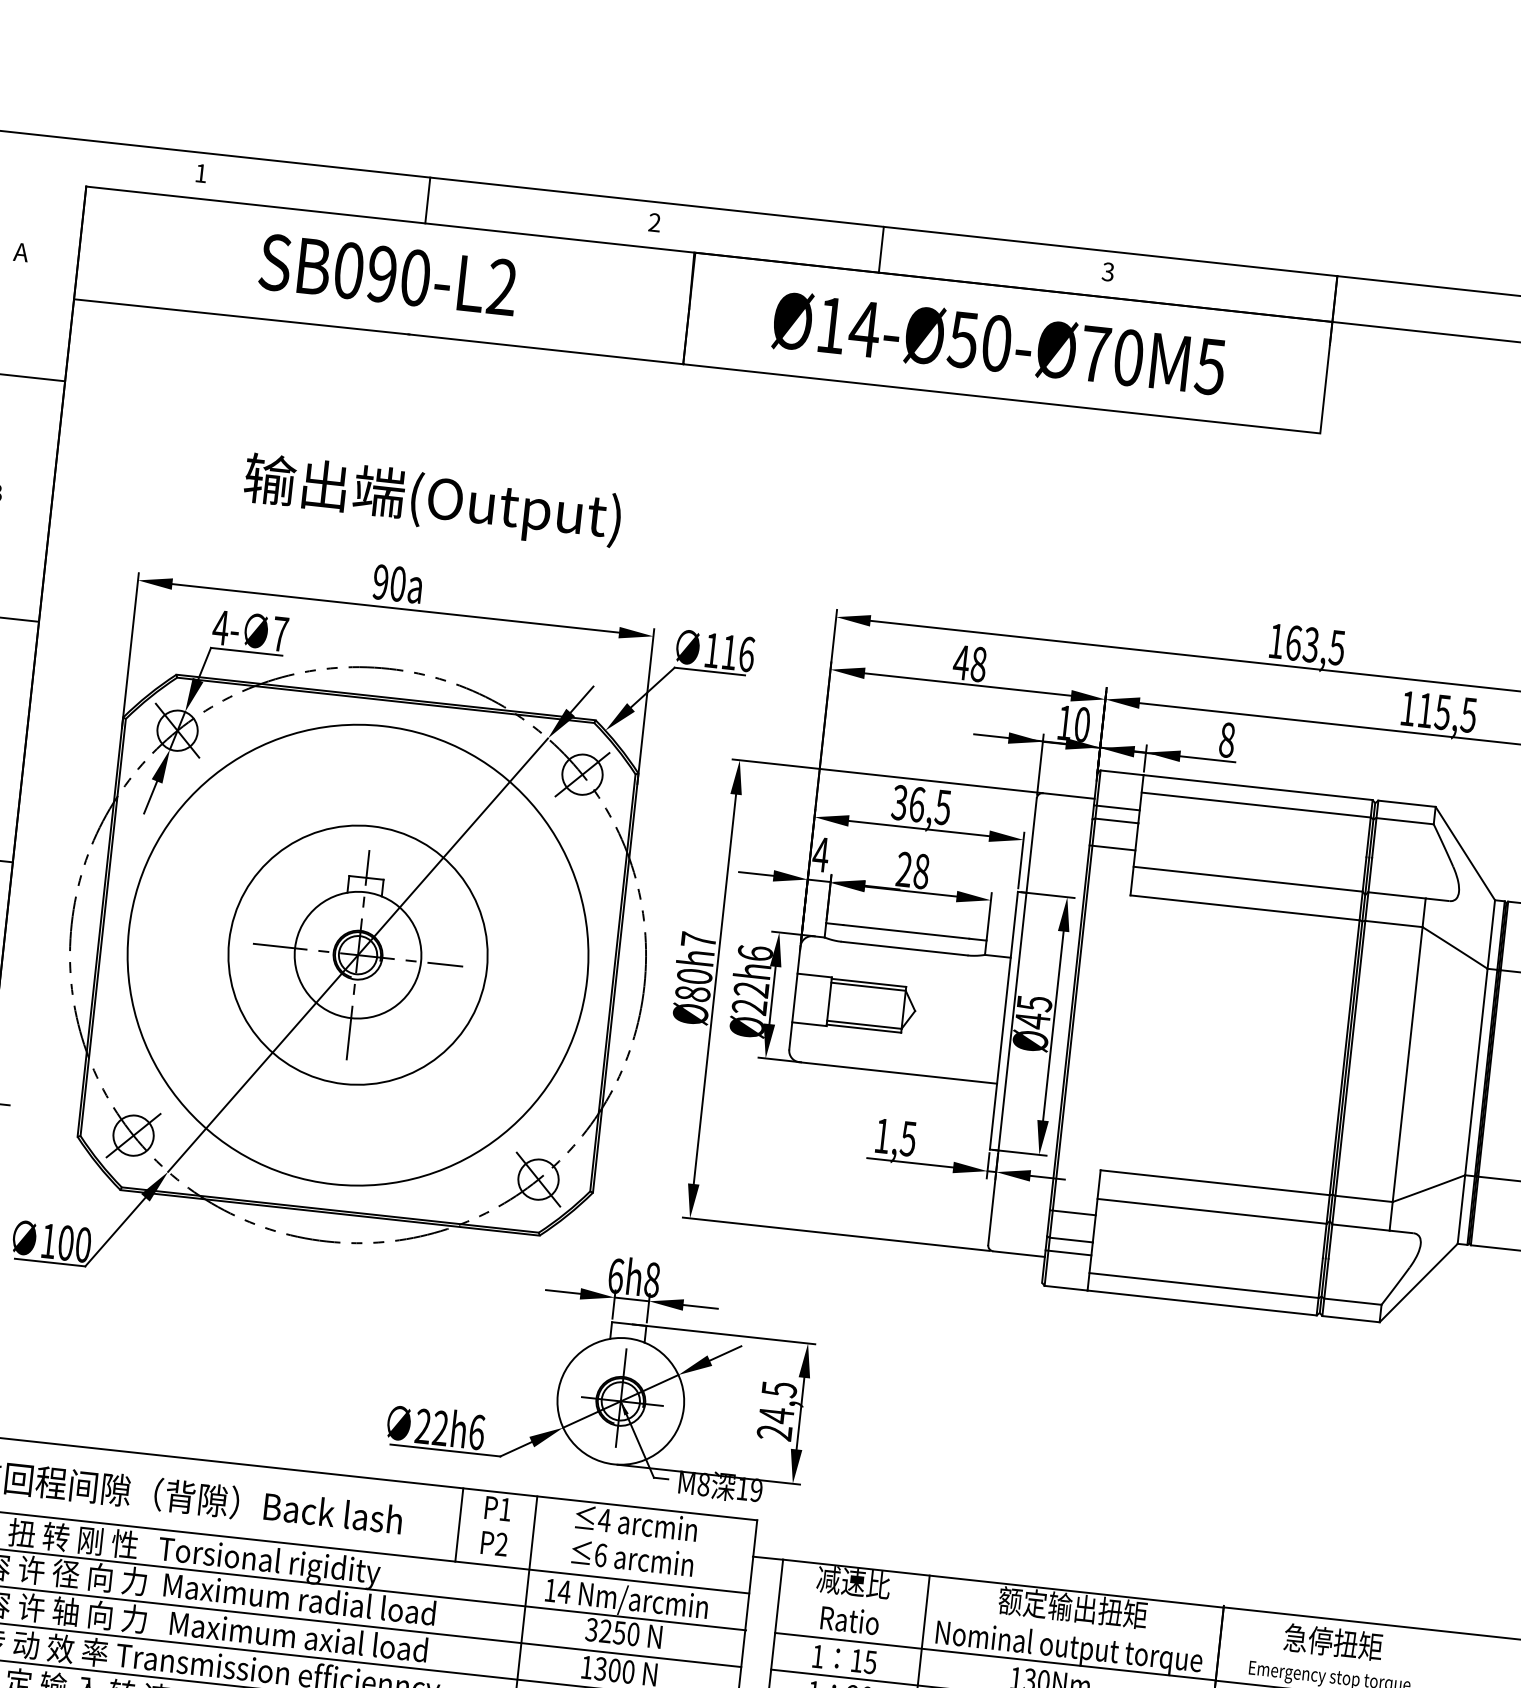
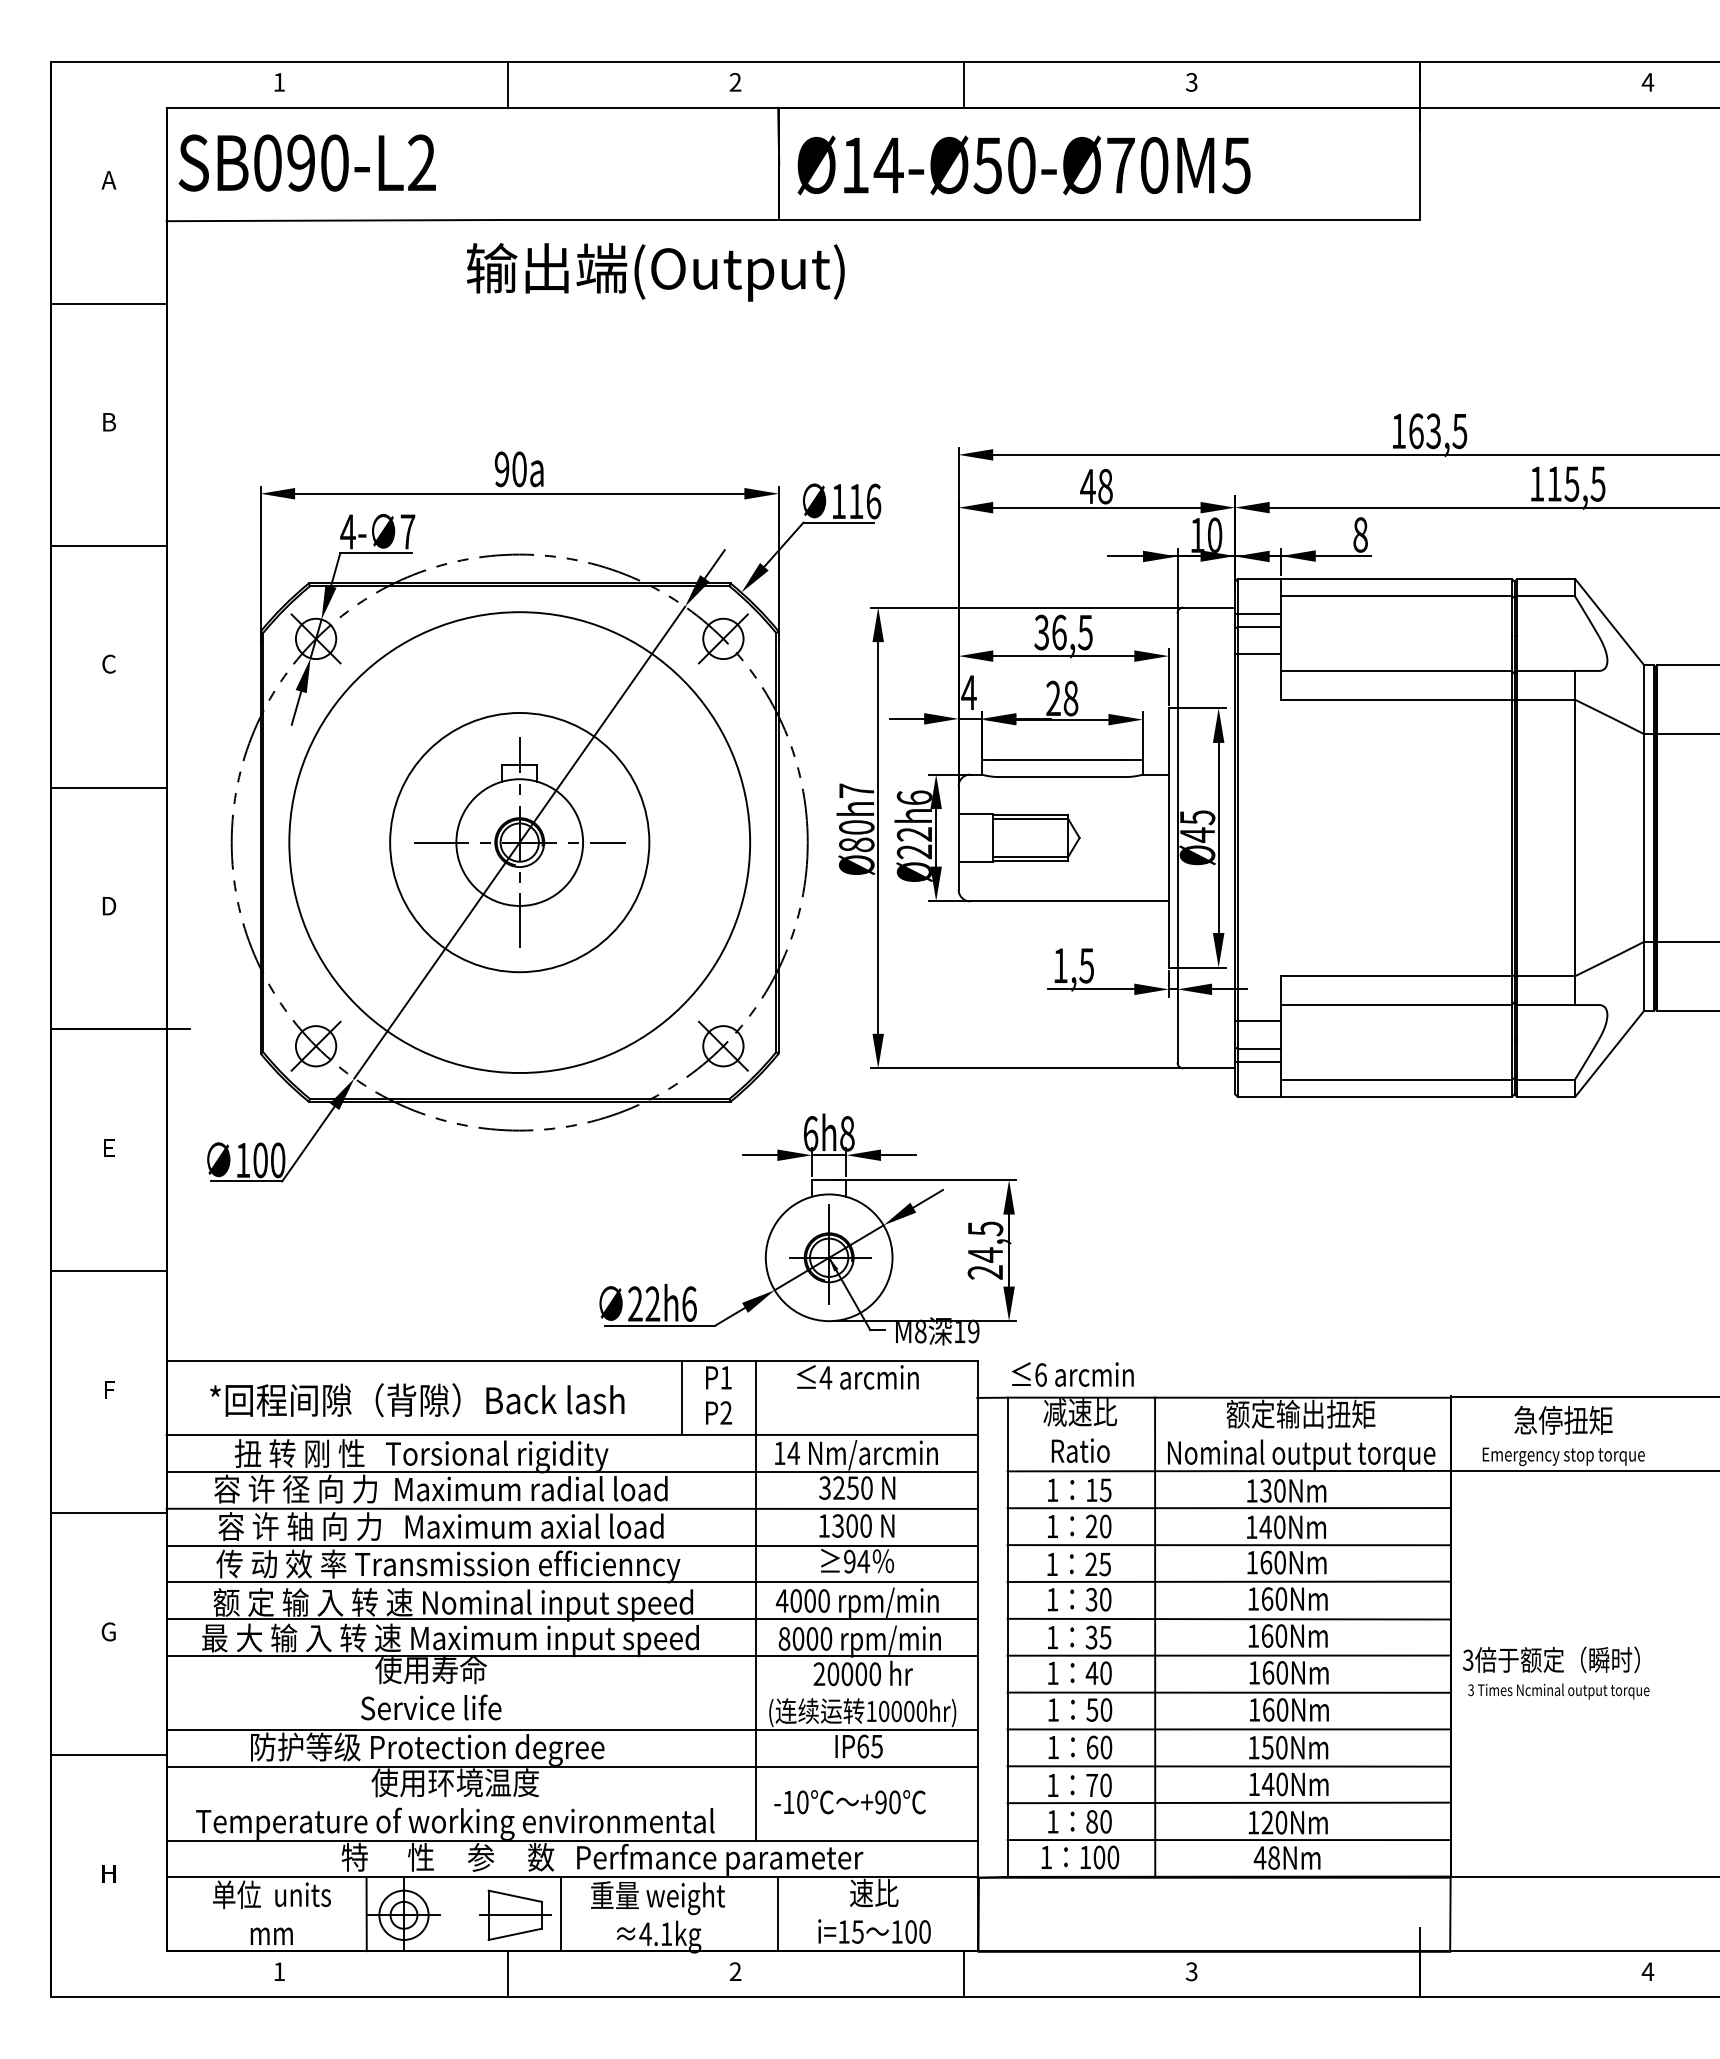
text: (387, 274) -> (306, 162), moved
text: (998, 343) -> (1023, 165), moved
text: (432, 501) -> (655, 272), moved
text: (632, 1558) -> (1072, 1374), moved

